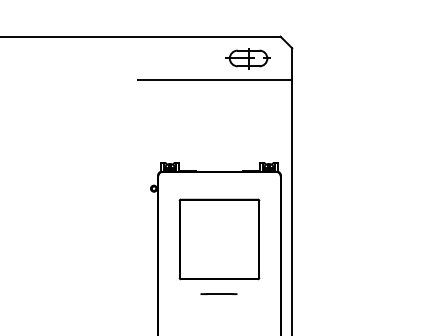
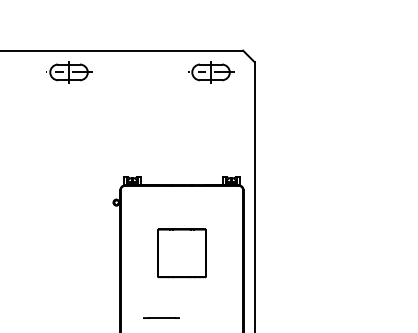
part: (105, 58) -> (67, 72), added
line: (215, 80) -> (177, 94), removed
part: (219, 239) -> (181, 253), size x0.6
line: (218, 293) -> (160, 317), moved

